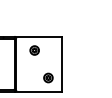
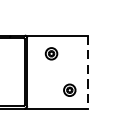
line: (62, 64) -> (88, 72), solid -> dashed

